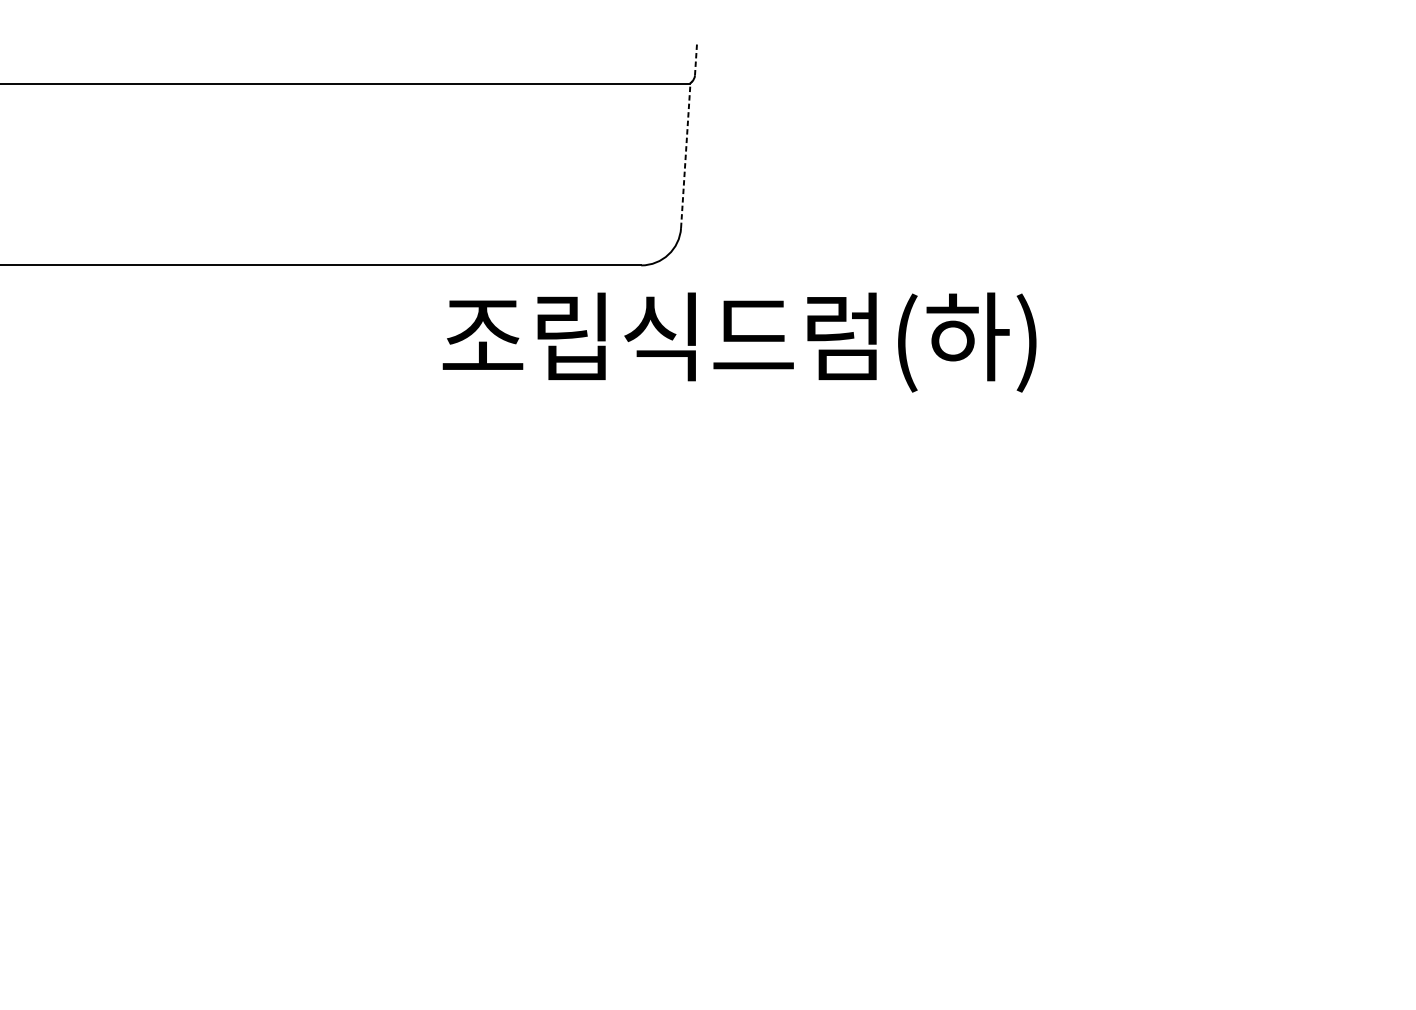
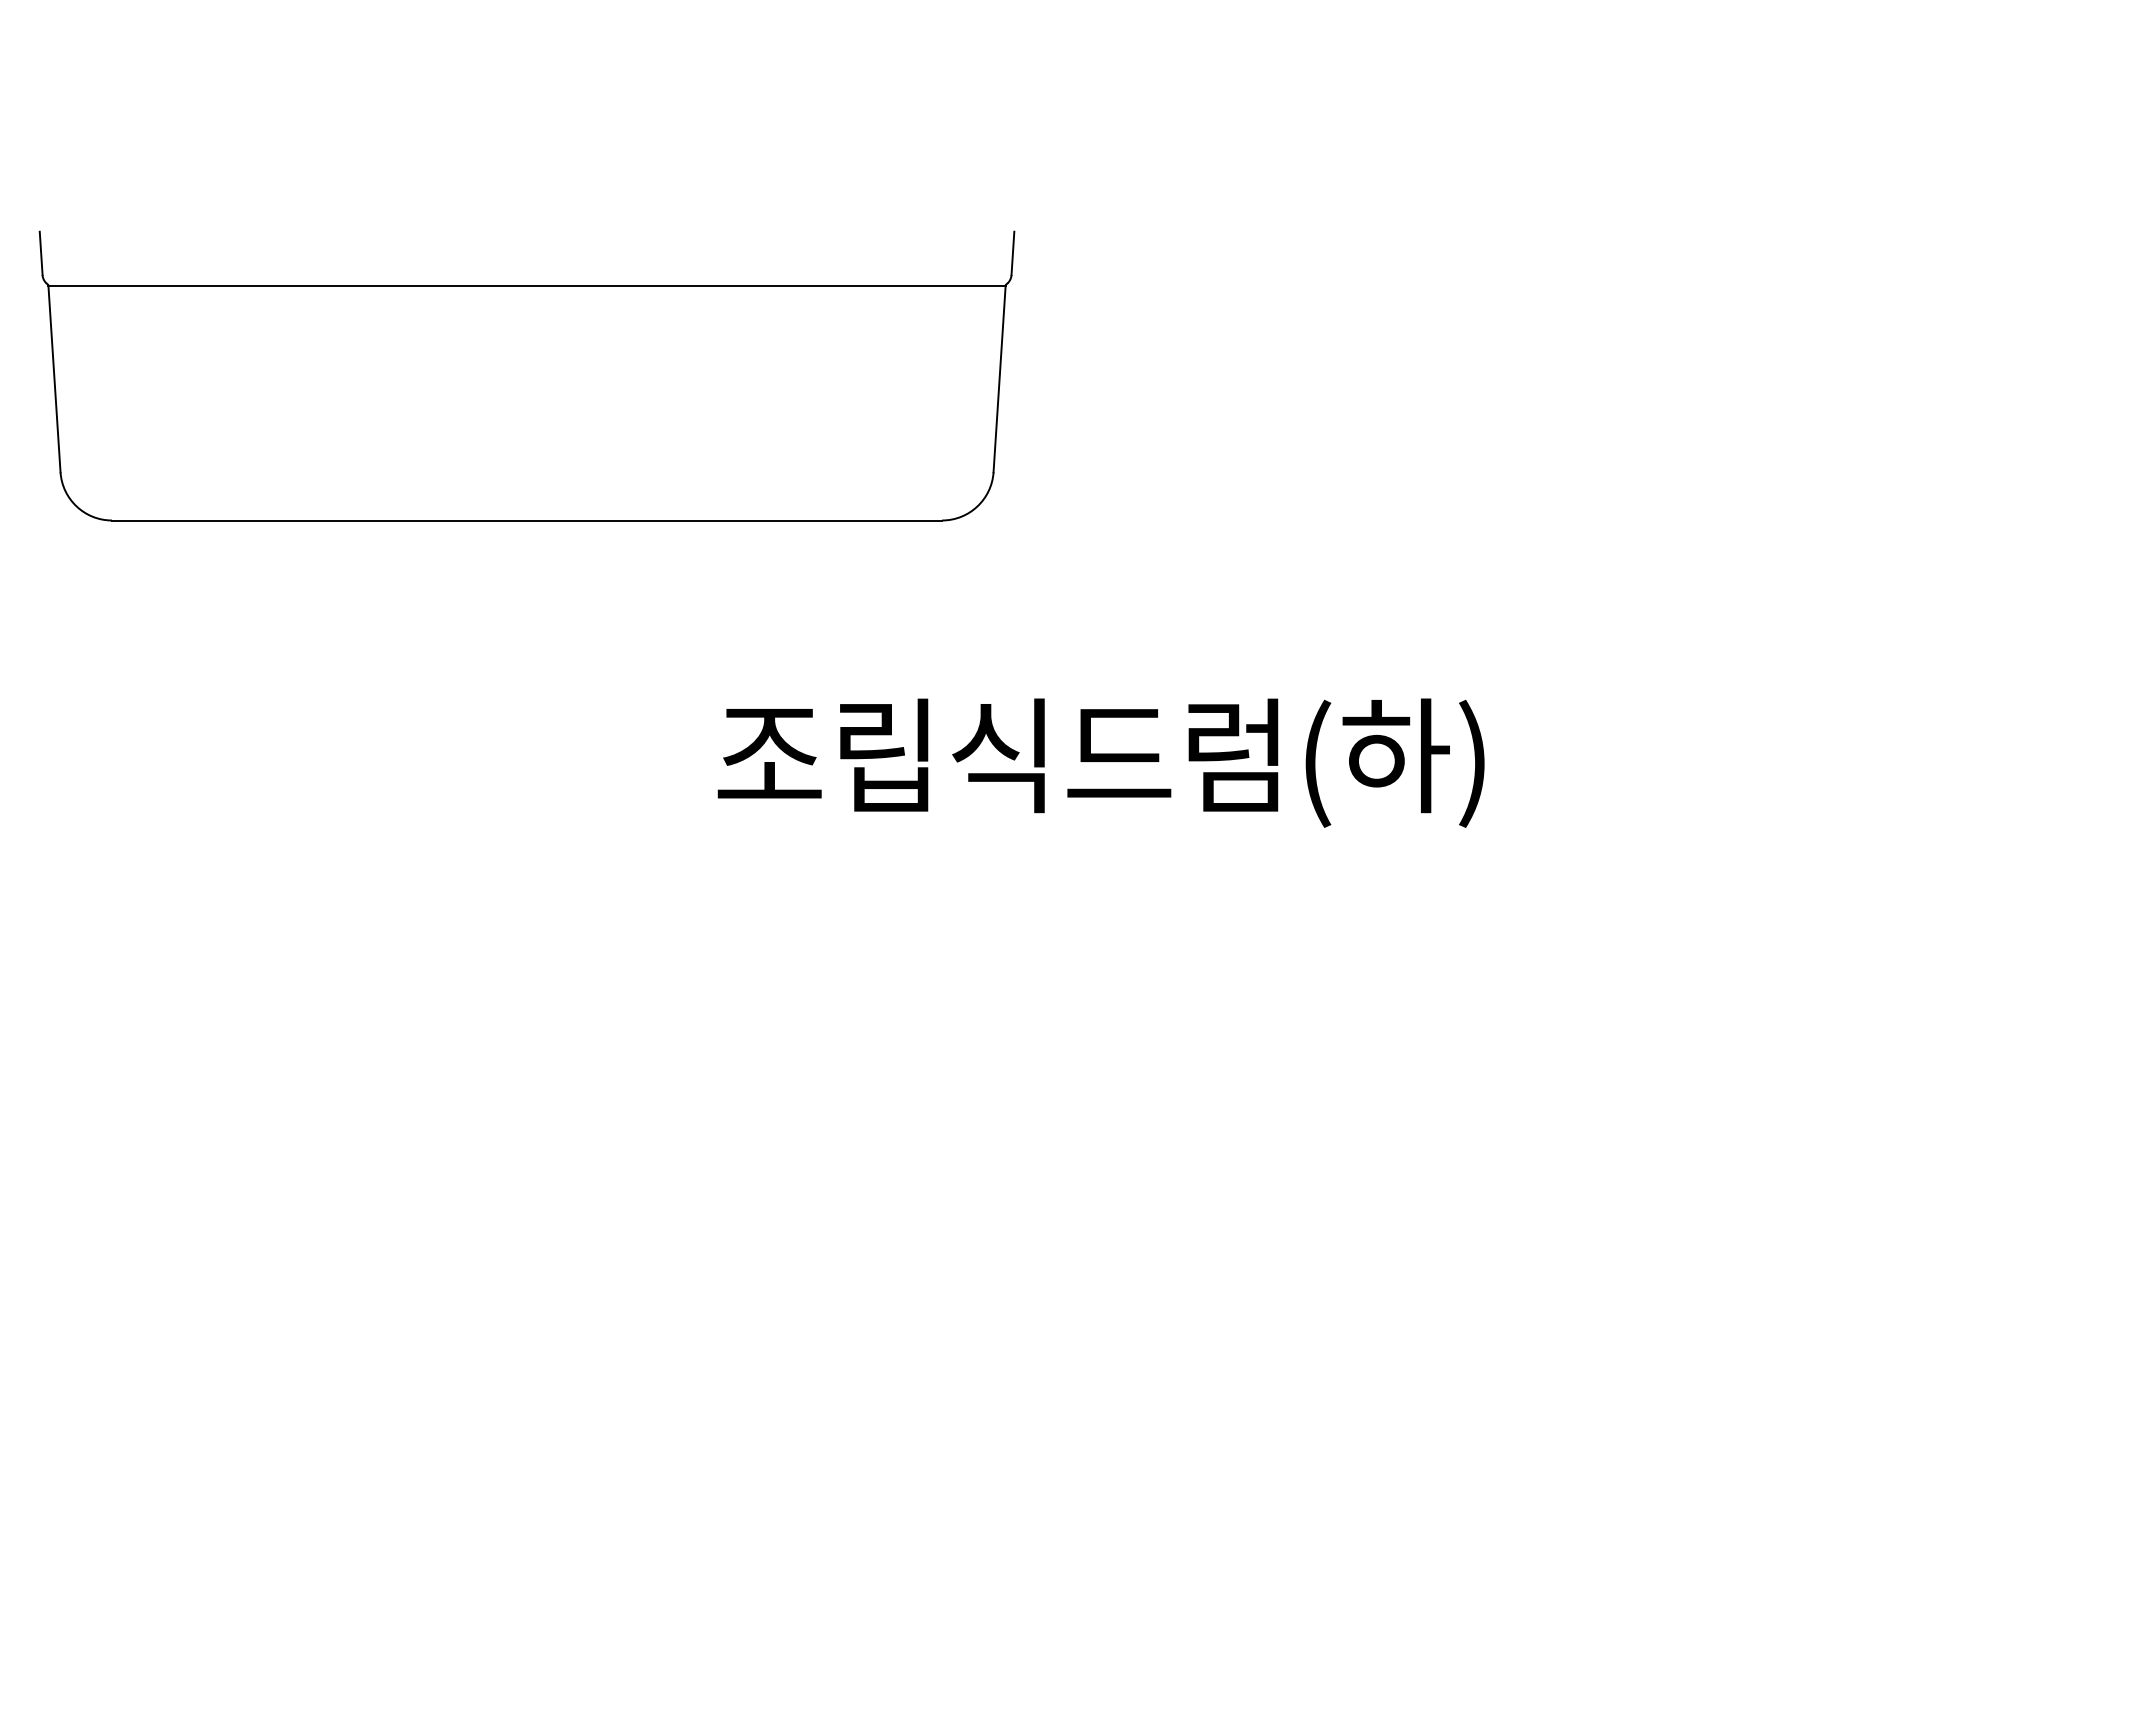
line: (695, 58) -> (1012, 253), dashed -> solid
line: (685, 155) -> (999, 378), dashed -> solid
text: (739, 342) -> (1100, 762), moved

